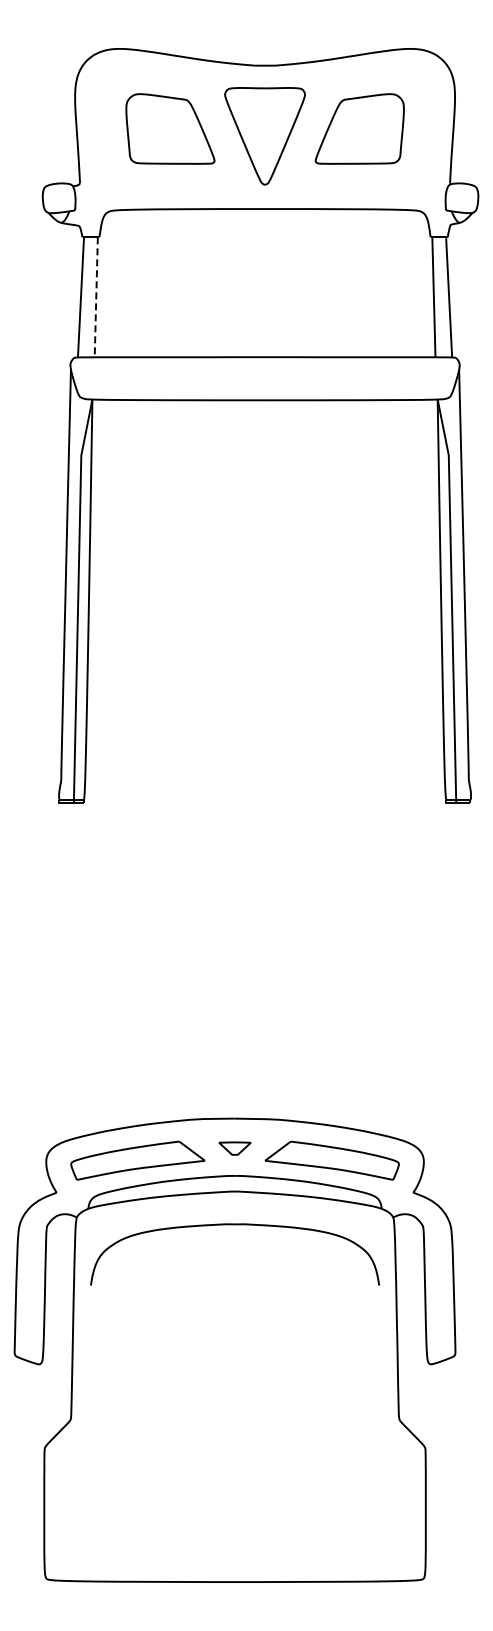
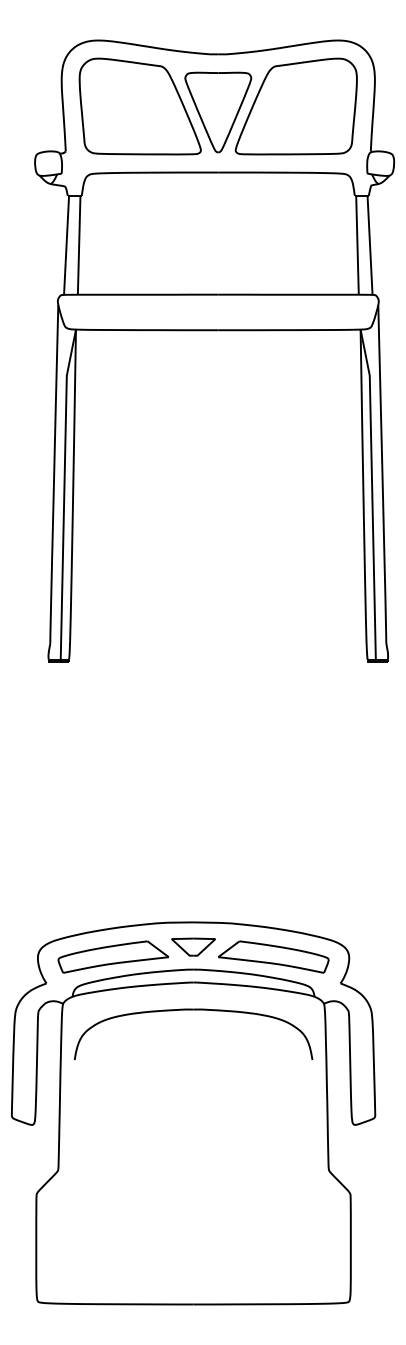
part: (170, 128) -> (140, 106), size x1.67
part: (359, 128) -> (296, 106), size x1.67
line: (96, 297) -> (79, 245), dashed -> solid
part: (234, 1148) -> (193, 947), size x1.67

